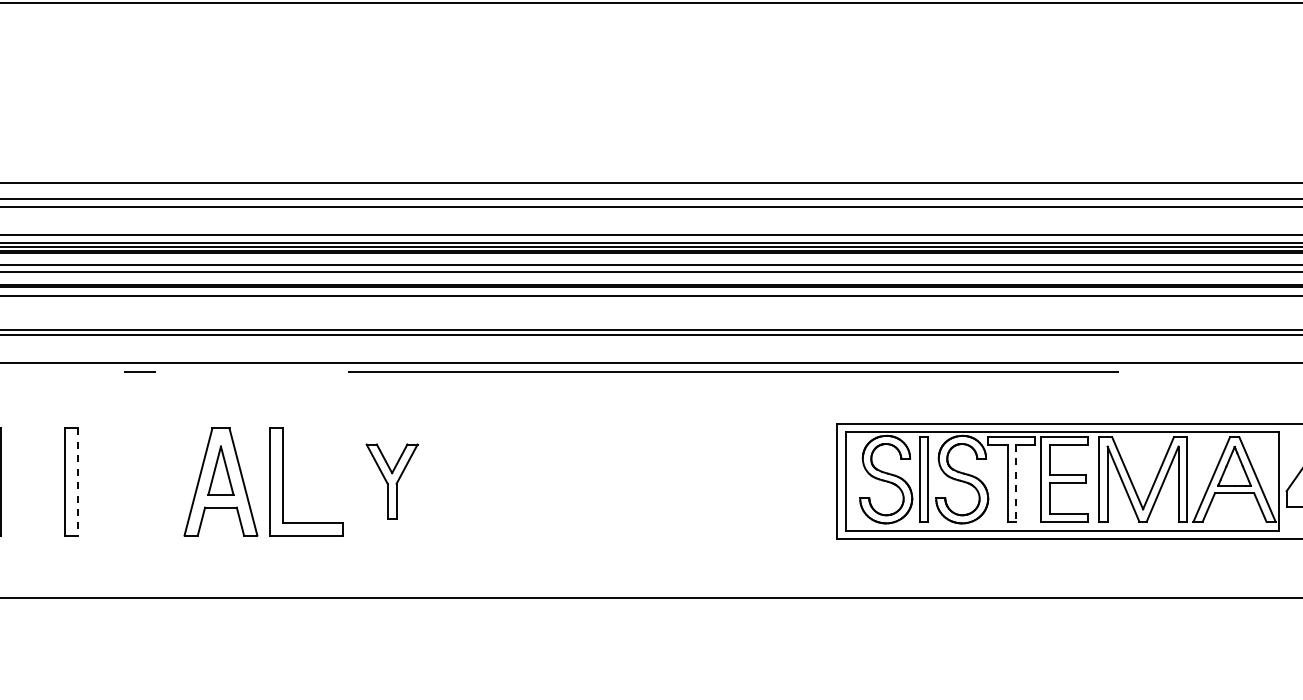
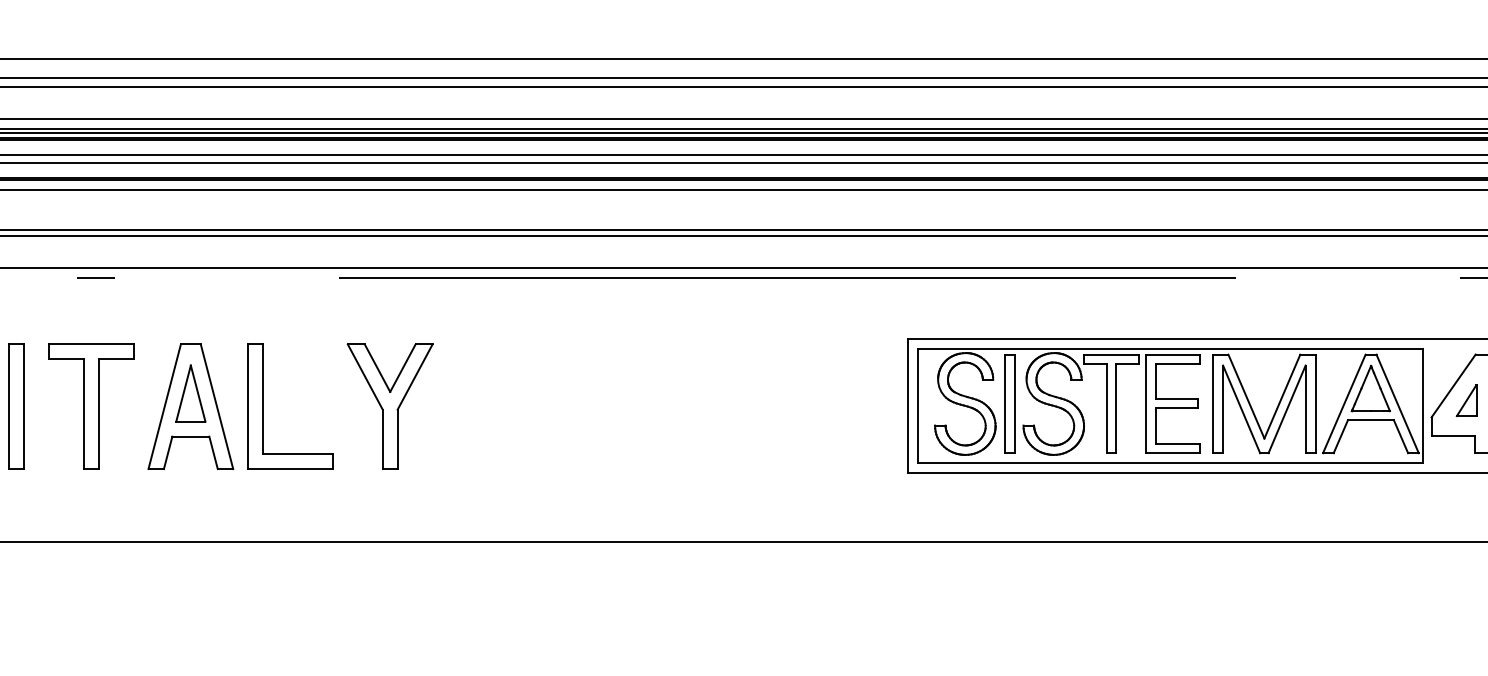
part: (135, 481) -> (91, 406), added
part: (391, 481) -> (389, 406), size x1.43
line: (77, 482) -> (23, 407), dashed -> solid
line: (1015, 483) -> (1115, 408), dashed -> solid

